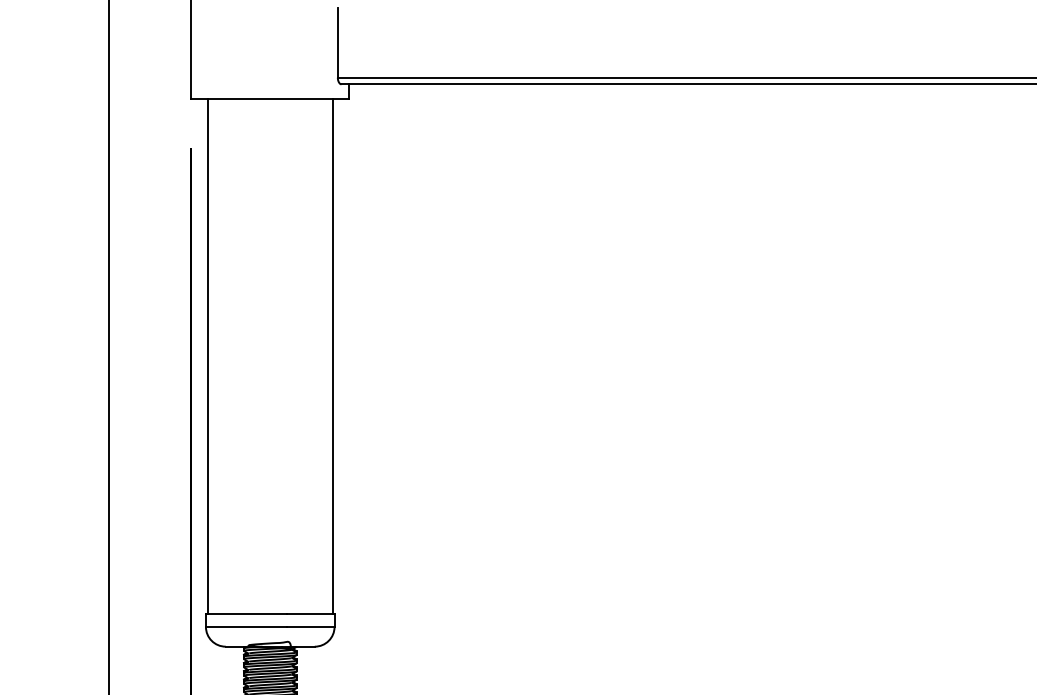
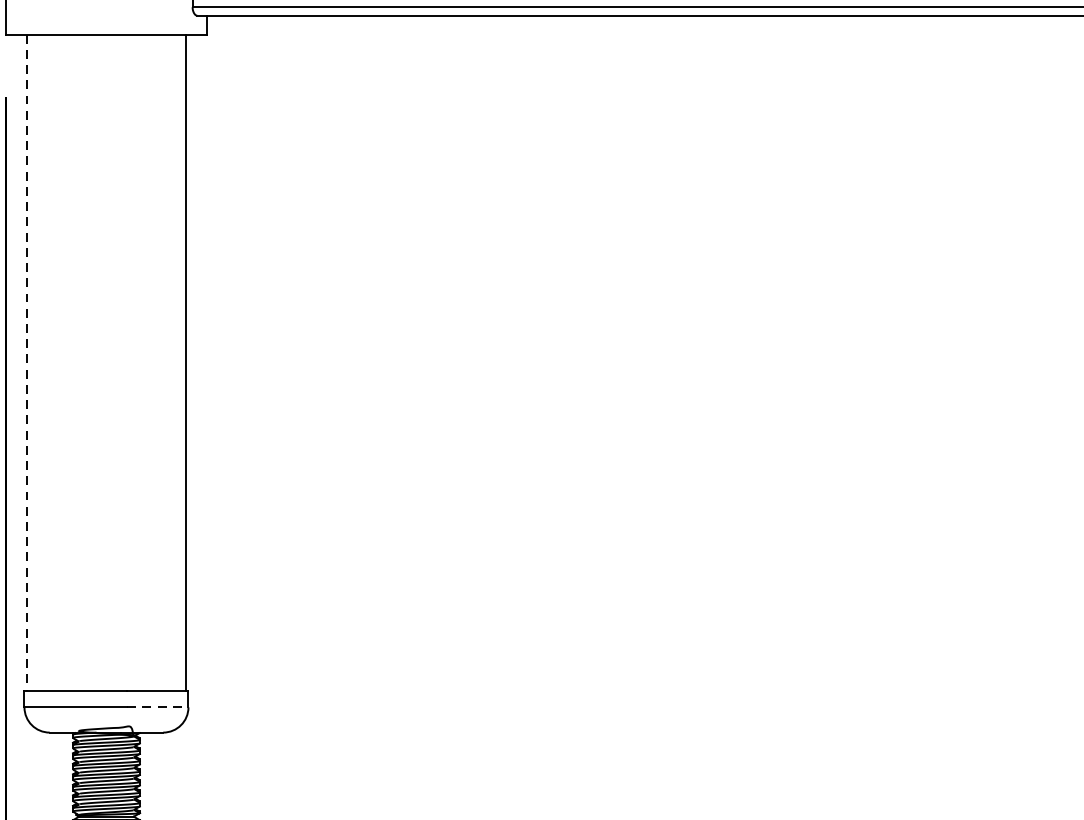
line: (207, 356) -> (26, 362), solid -> dashed
line: (311, 626) -> (159, 706), solid -> dashed

